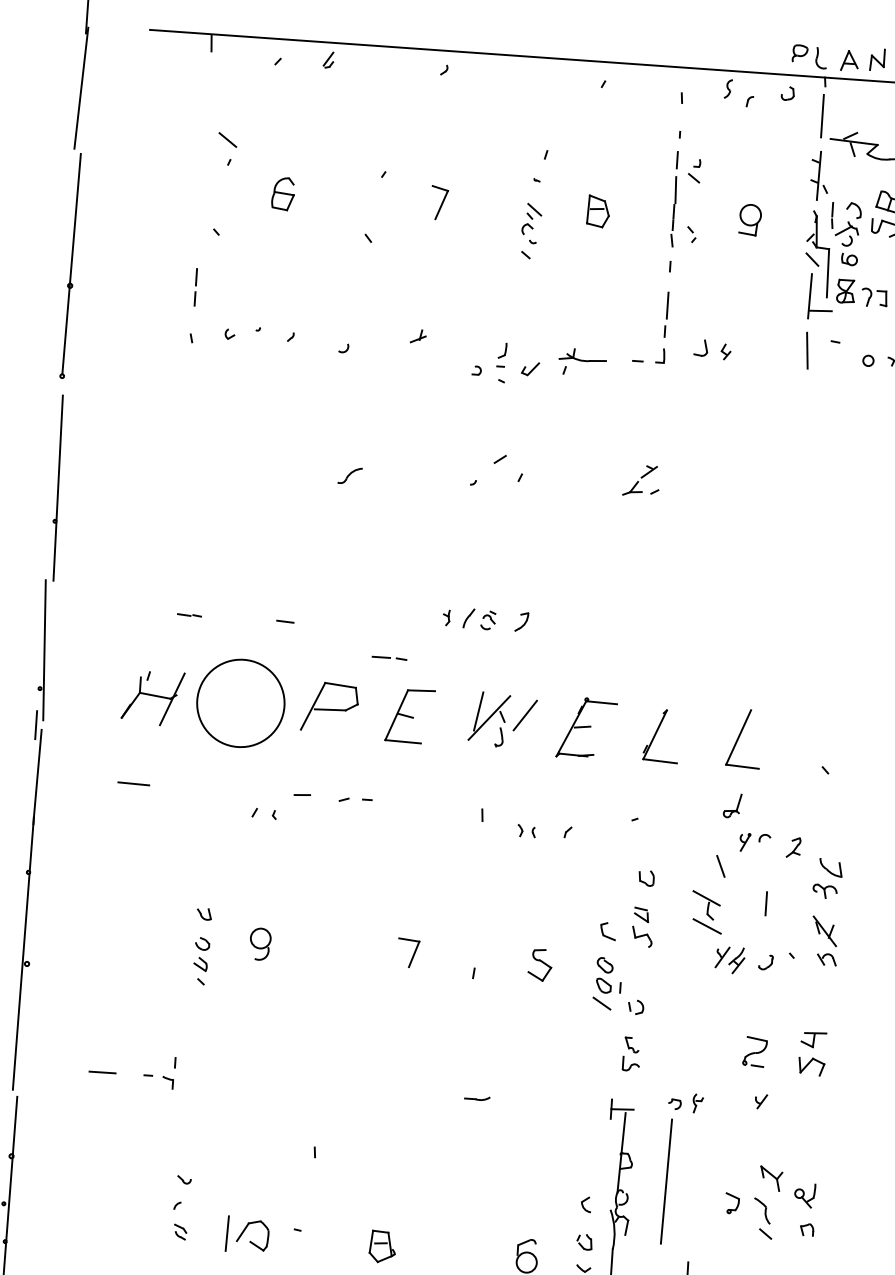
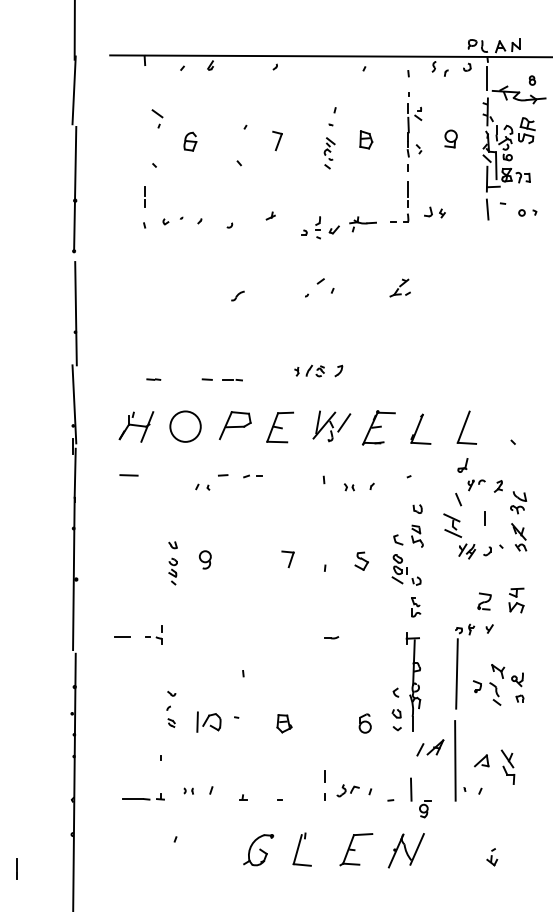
line: (389, 658) -> (232, 380), moved
circle: (240, 703) -> (185, 426), size x0.62
part: (670, 1168) -> (458, 666), moved

